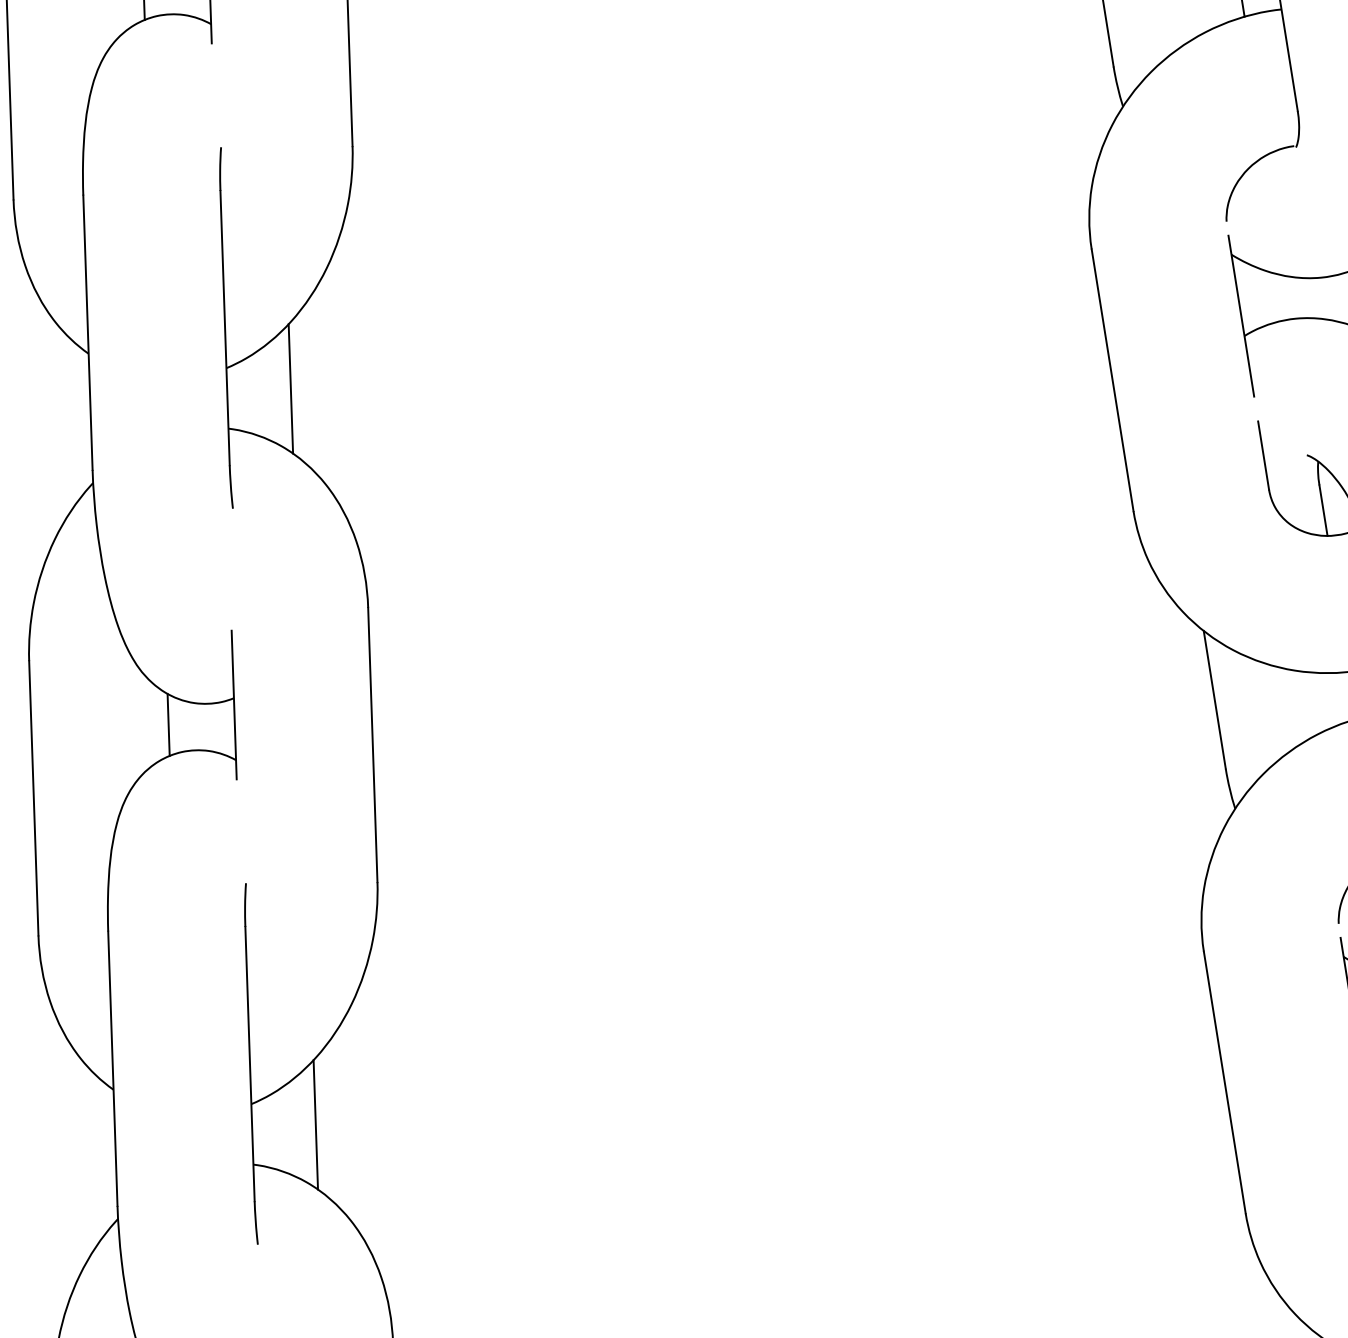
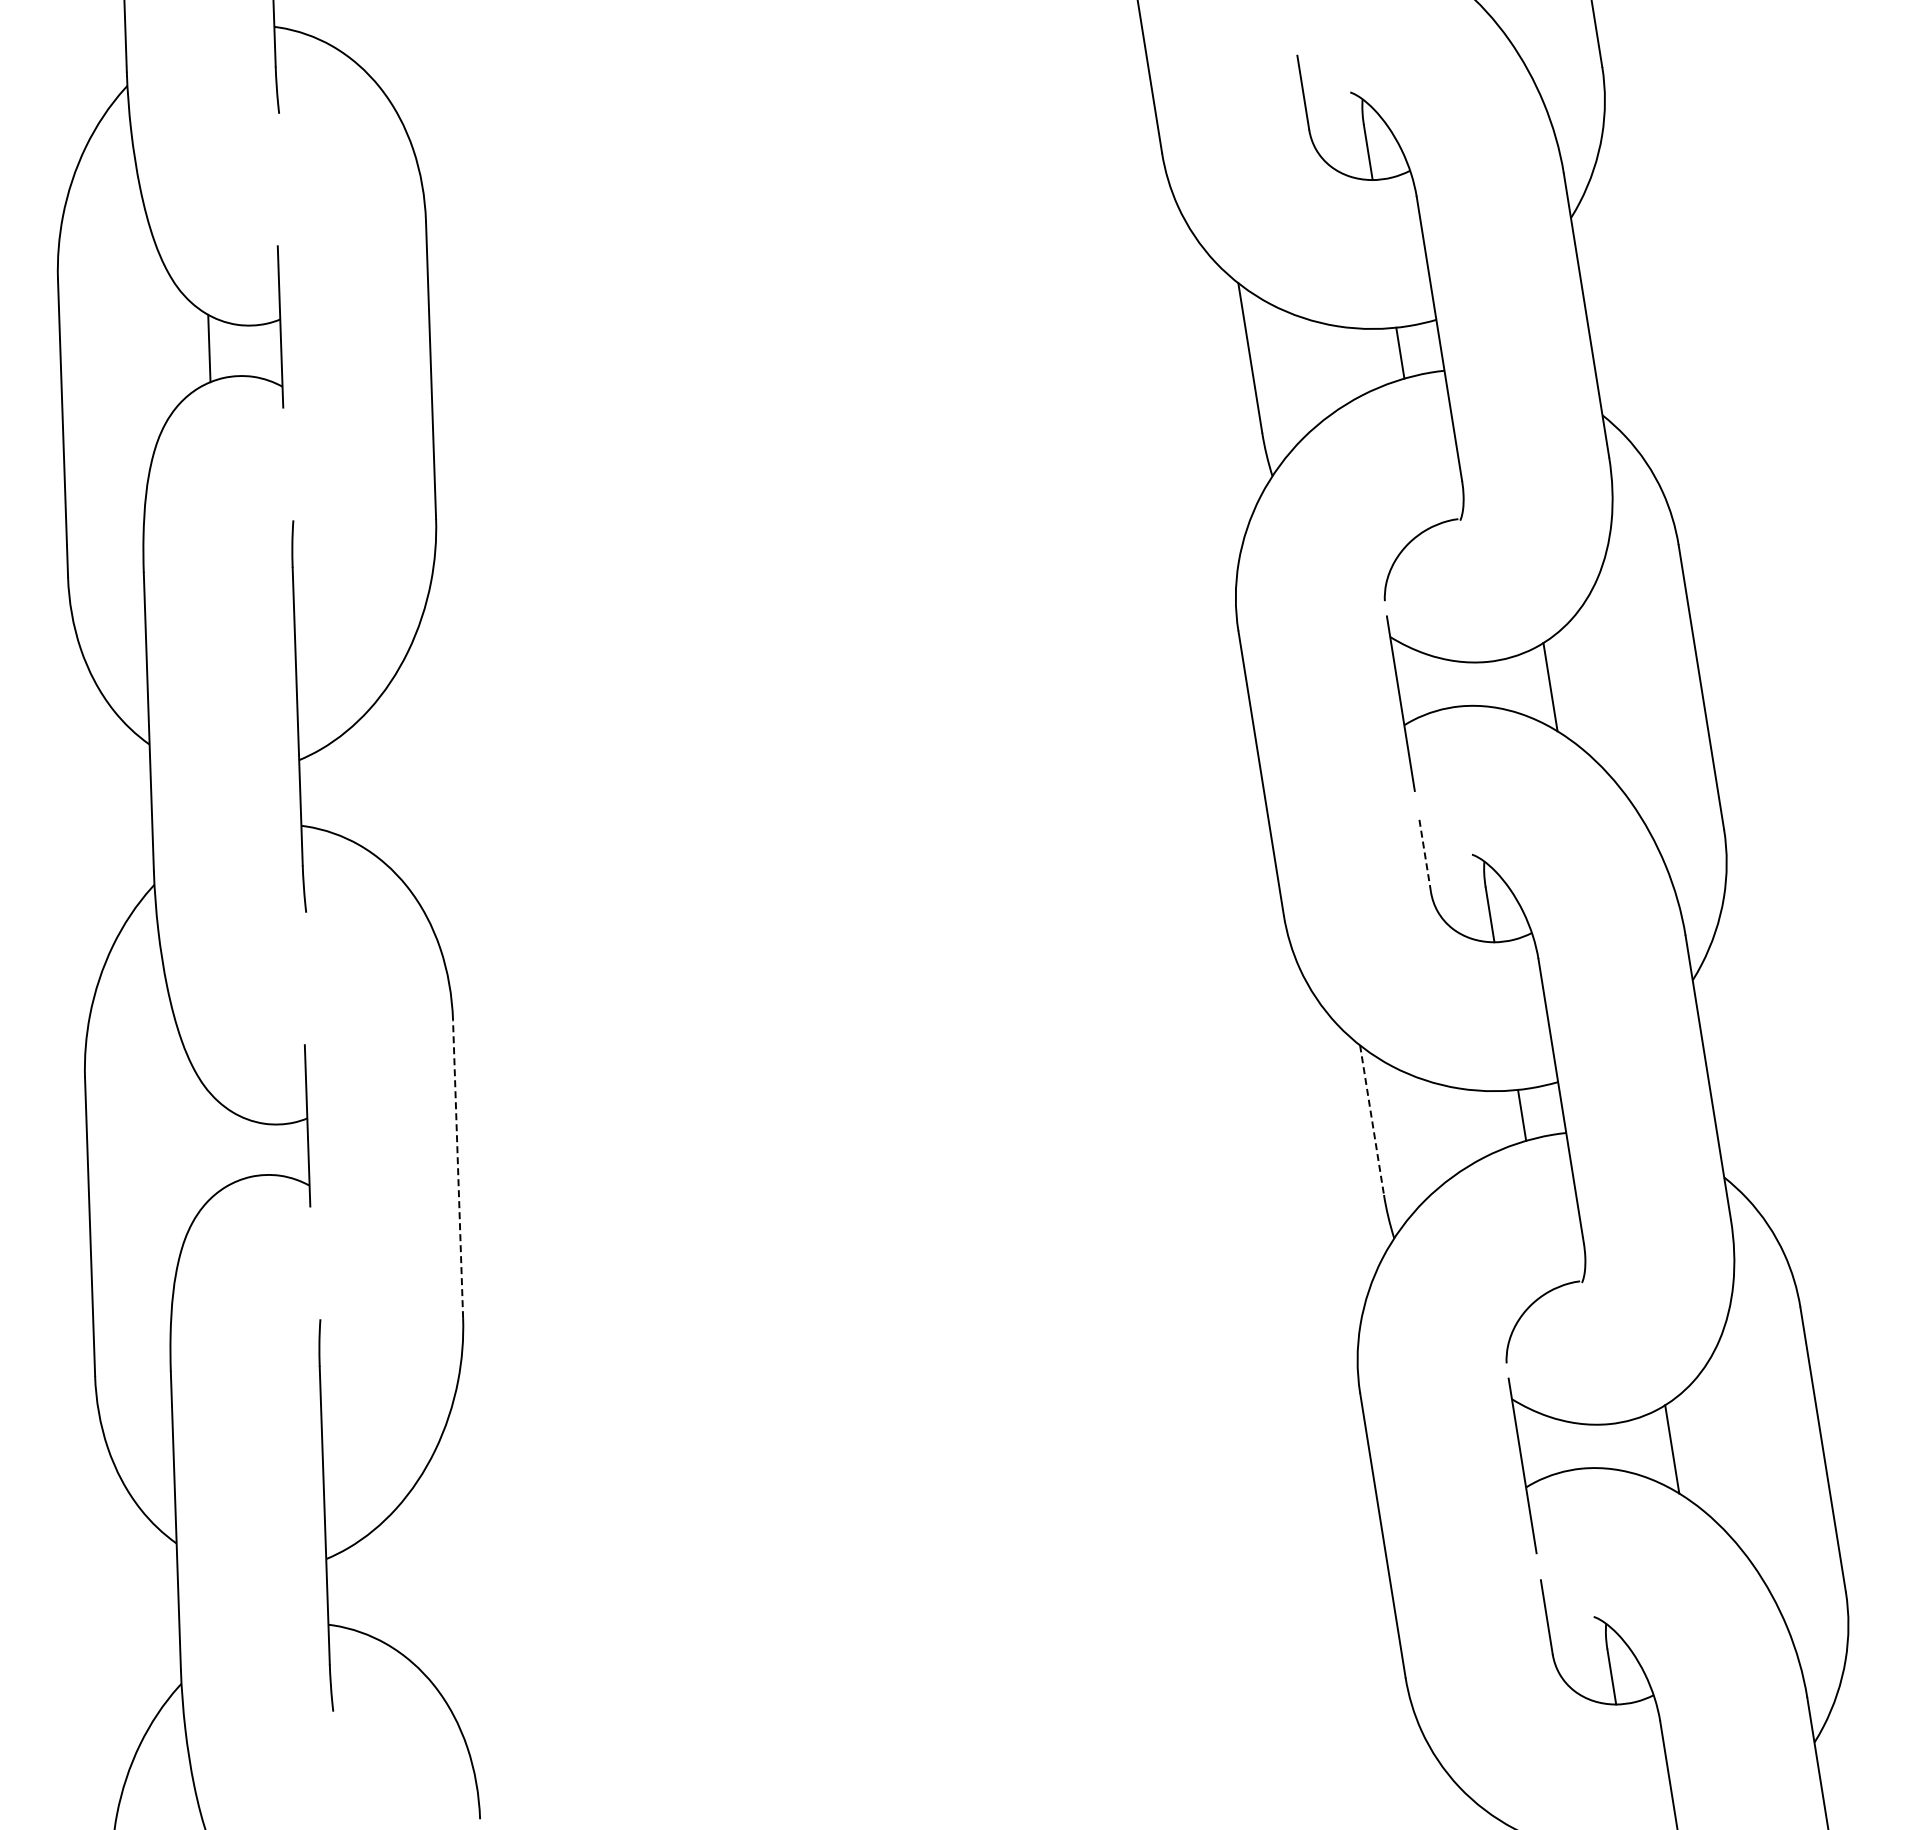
line: (290, 388) -> (368, 782), removed
line: (1263, 455) -> (1424, 854), solid -> dashed
line: (1215, 700) -> (1372, 1120), solid -> dashed
line: (168, 724) -> (236, 1147), removed
line: (373, 745) -> (458, 1169), solid -> dashed
line: (315, 1124) -> (395, 1581), removed

